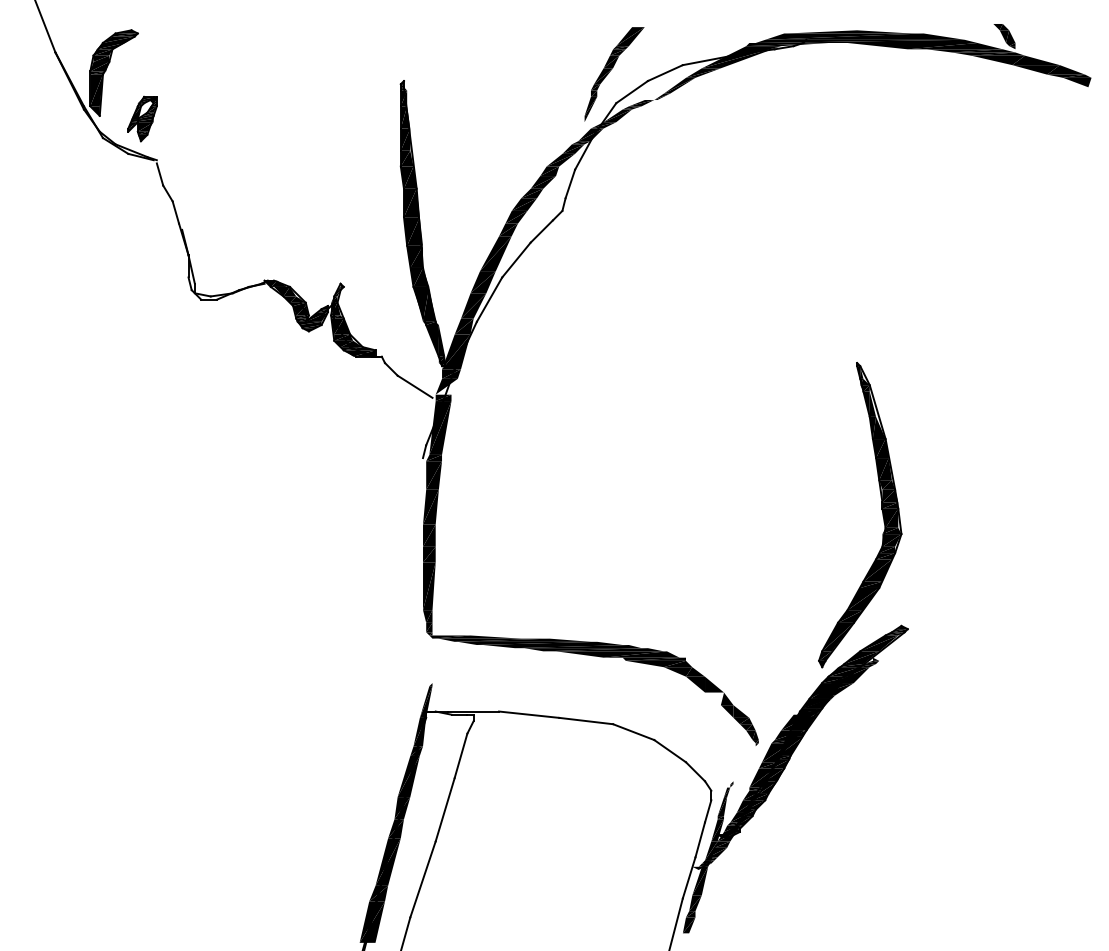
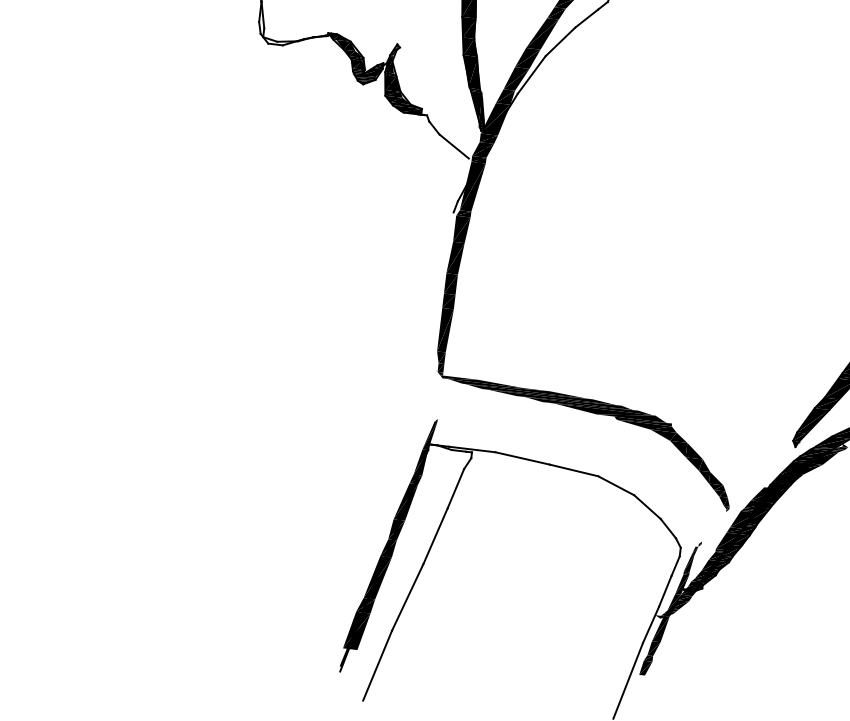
fill: (446, 386) -> (482, 149), added
fill: (714, 698) -> (693, 463), added

